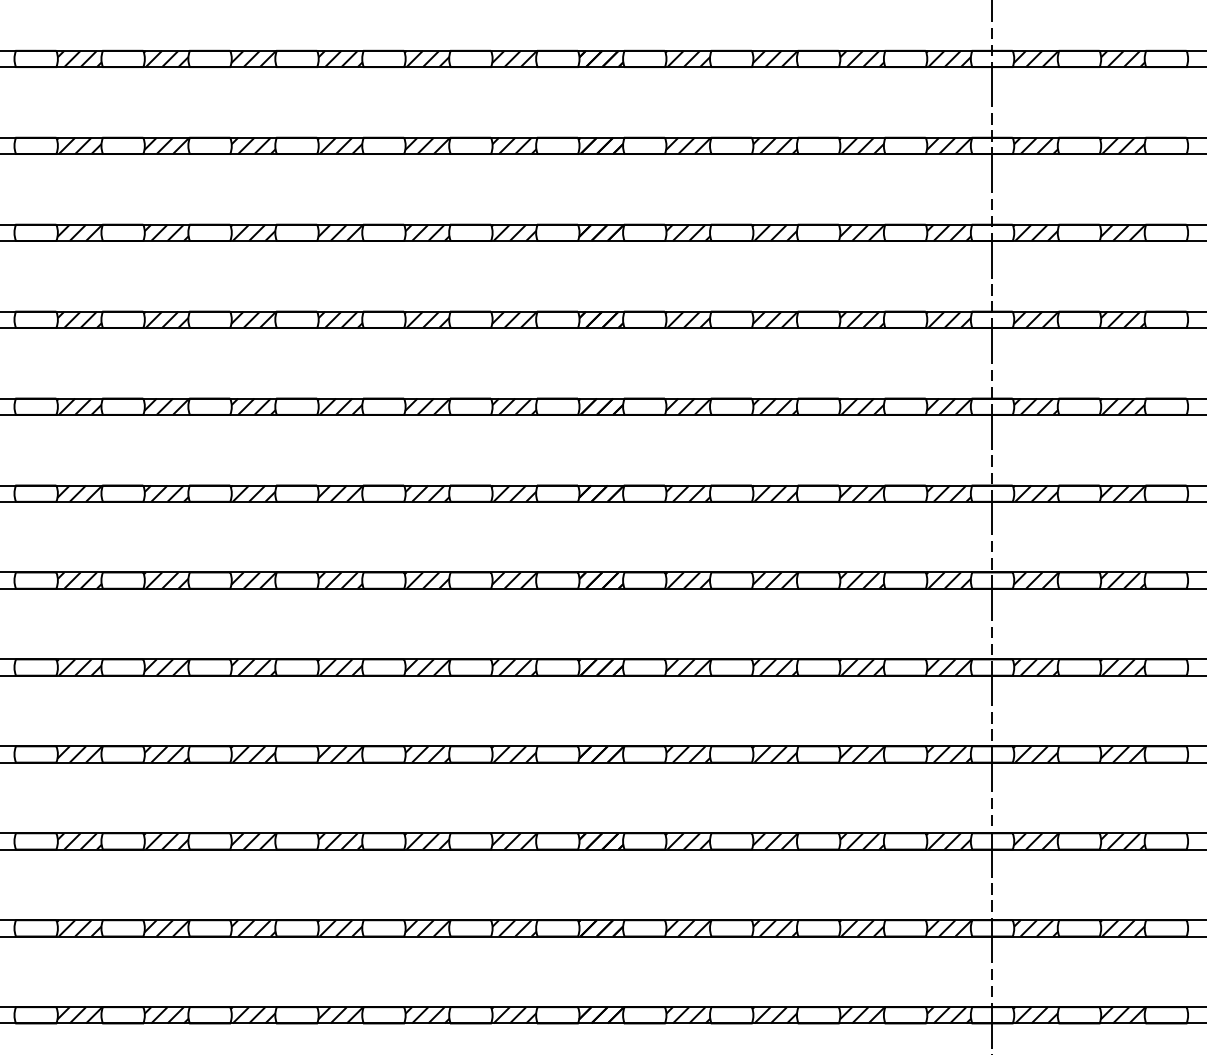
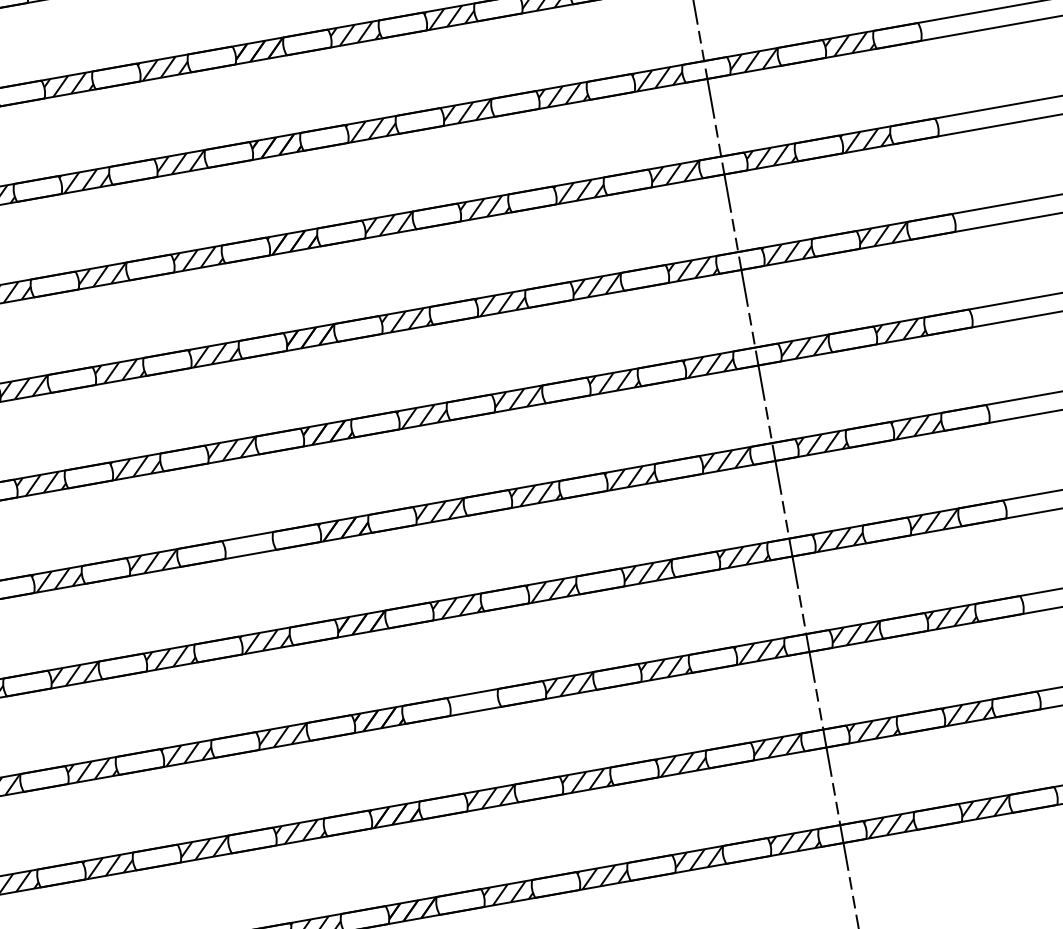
hatch: (514, 667) -> (249, 545), removed
hatch: (687, 841) -> (473, 702), removed

